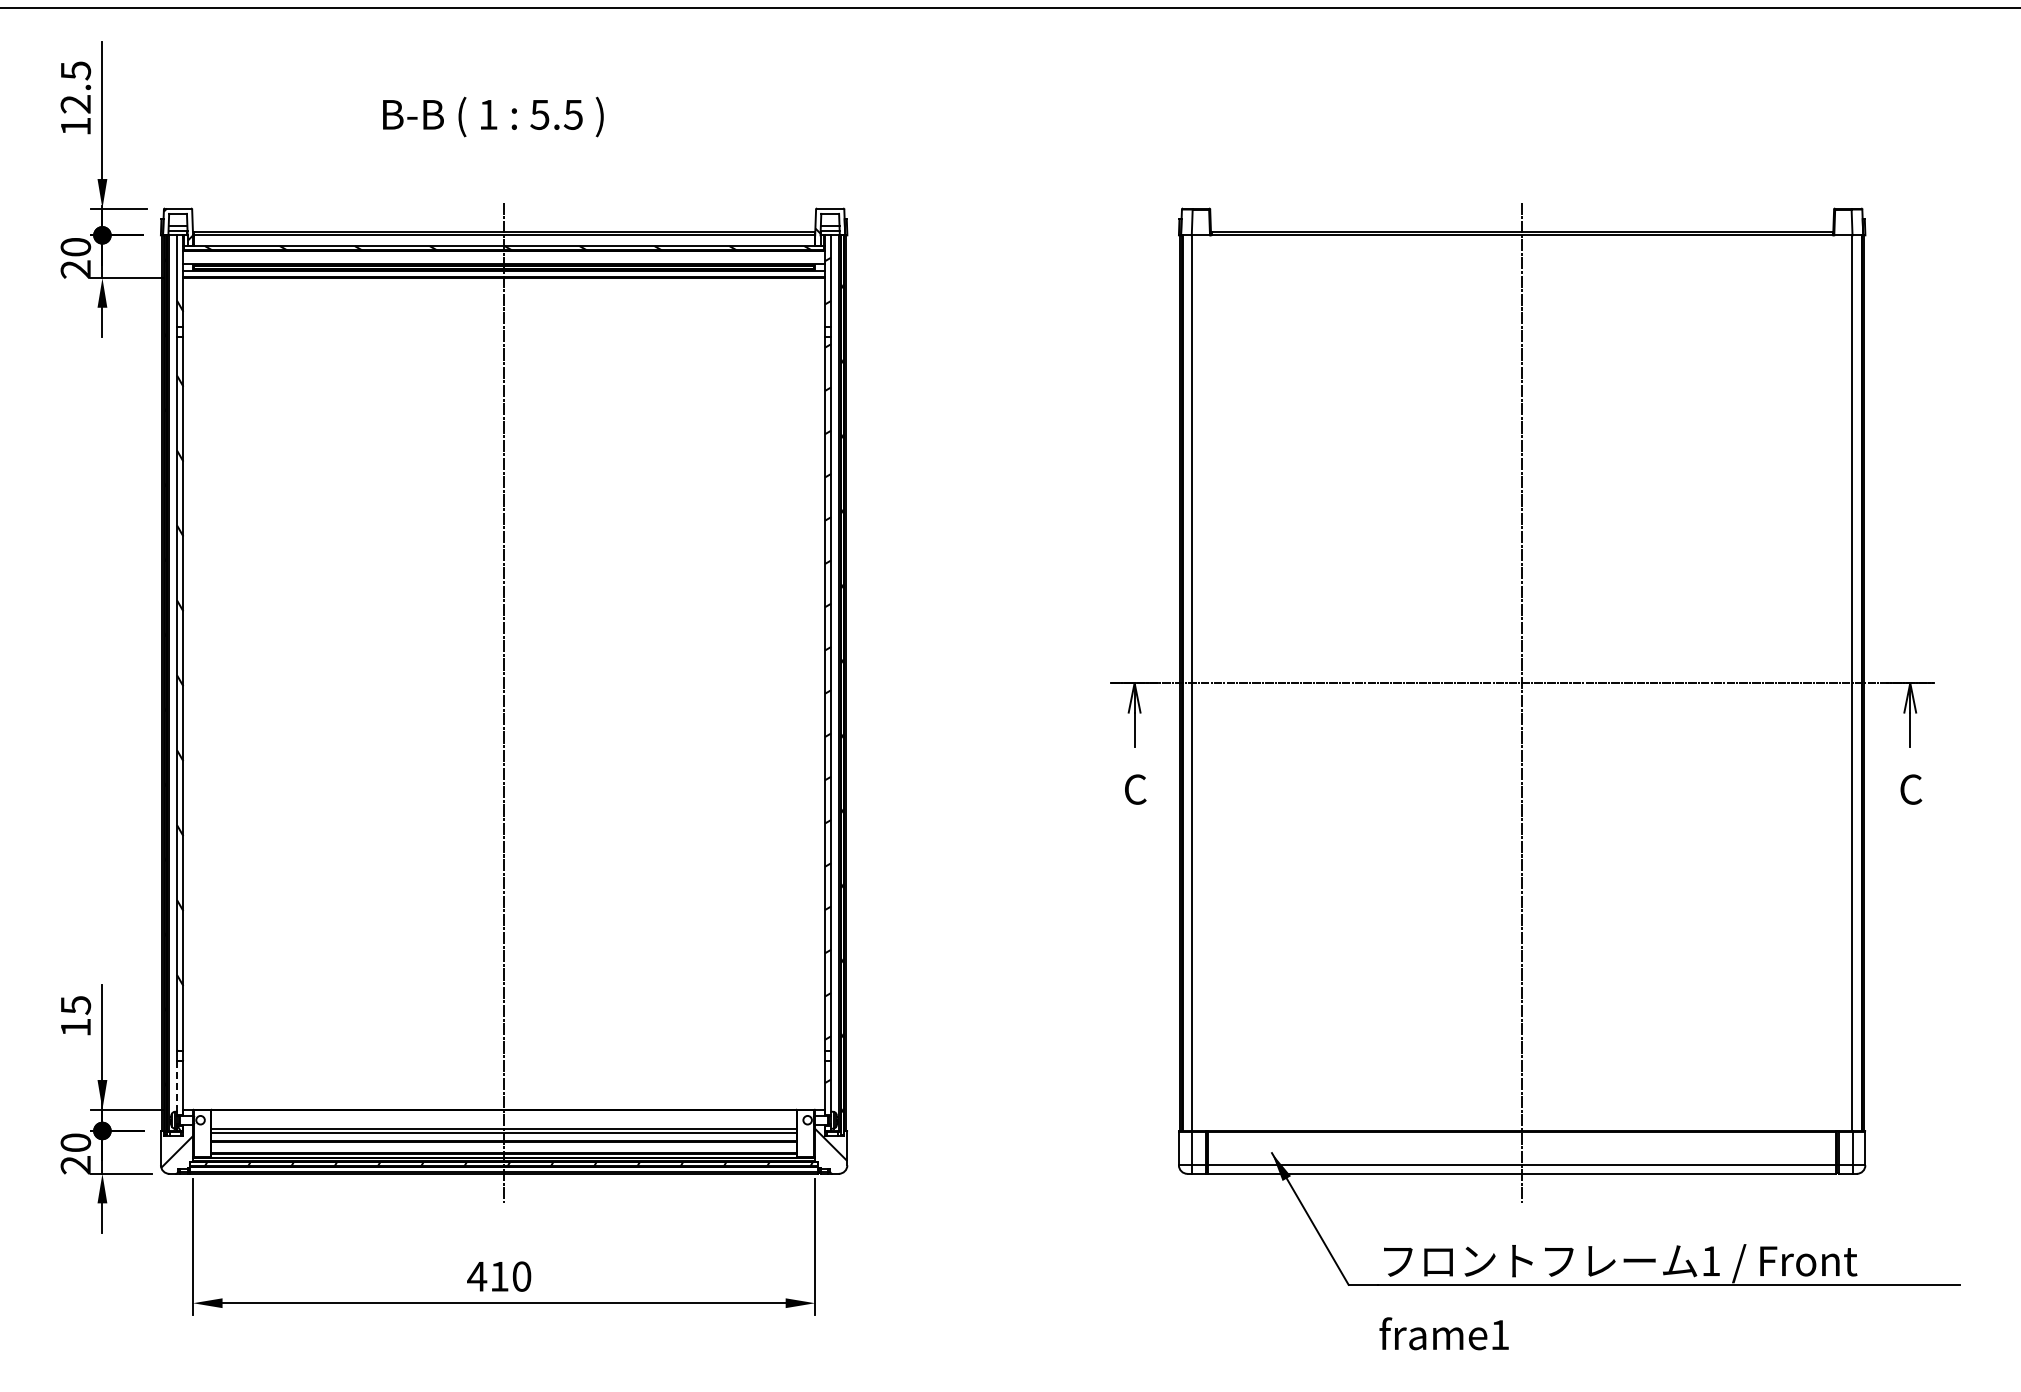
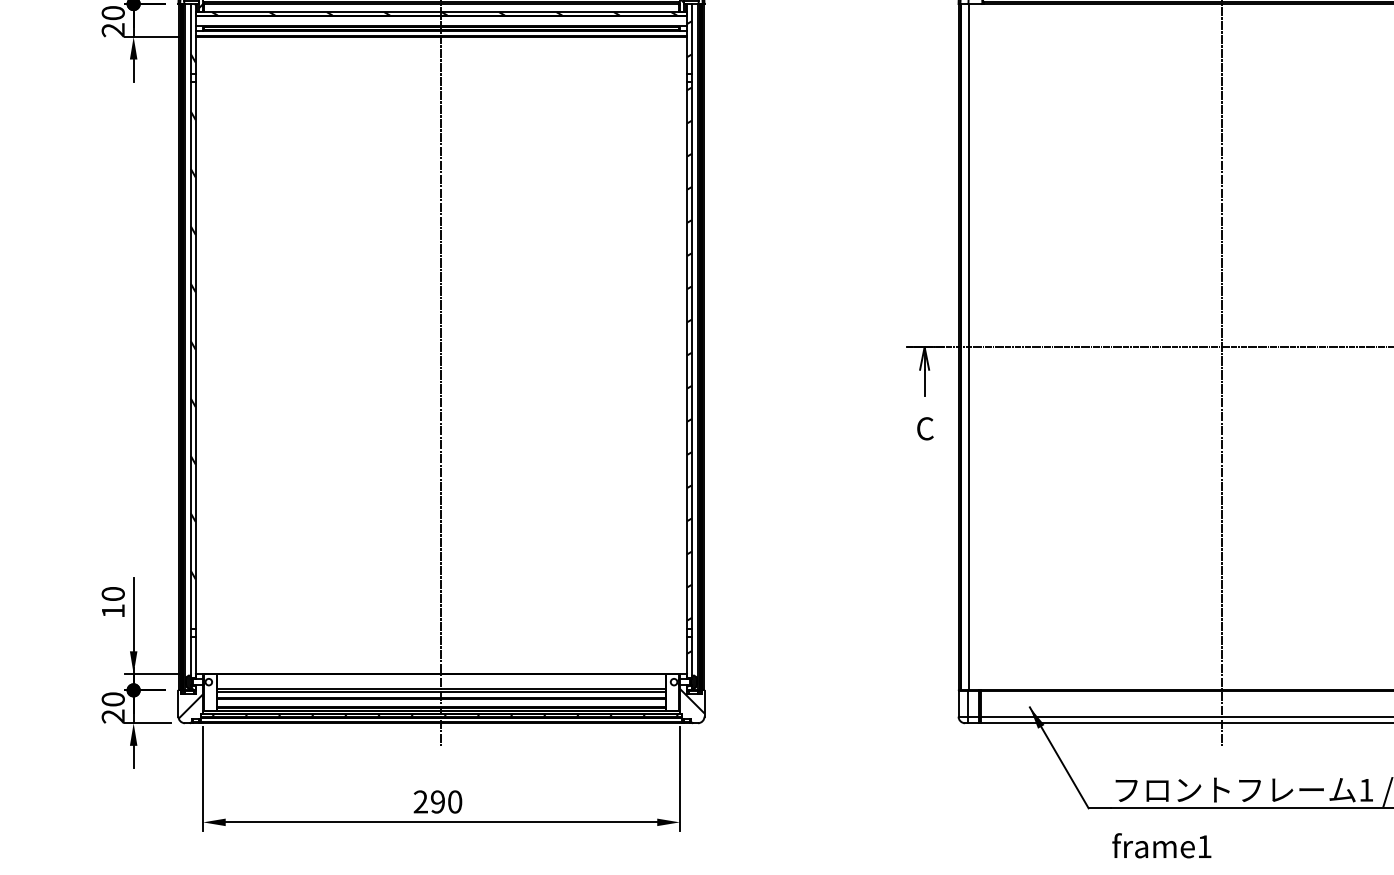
text: (75, 1005) -> (113, 594), 15 -> 10
line: (176, 1086) -> (190, 656), dashed -> solid
text: (487, 1276) -> (428, 801), 410 -> 290

